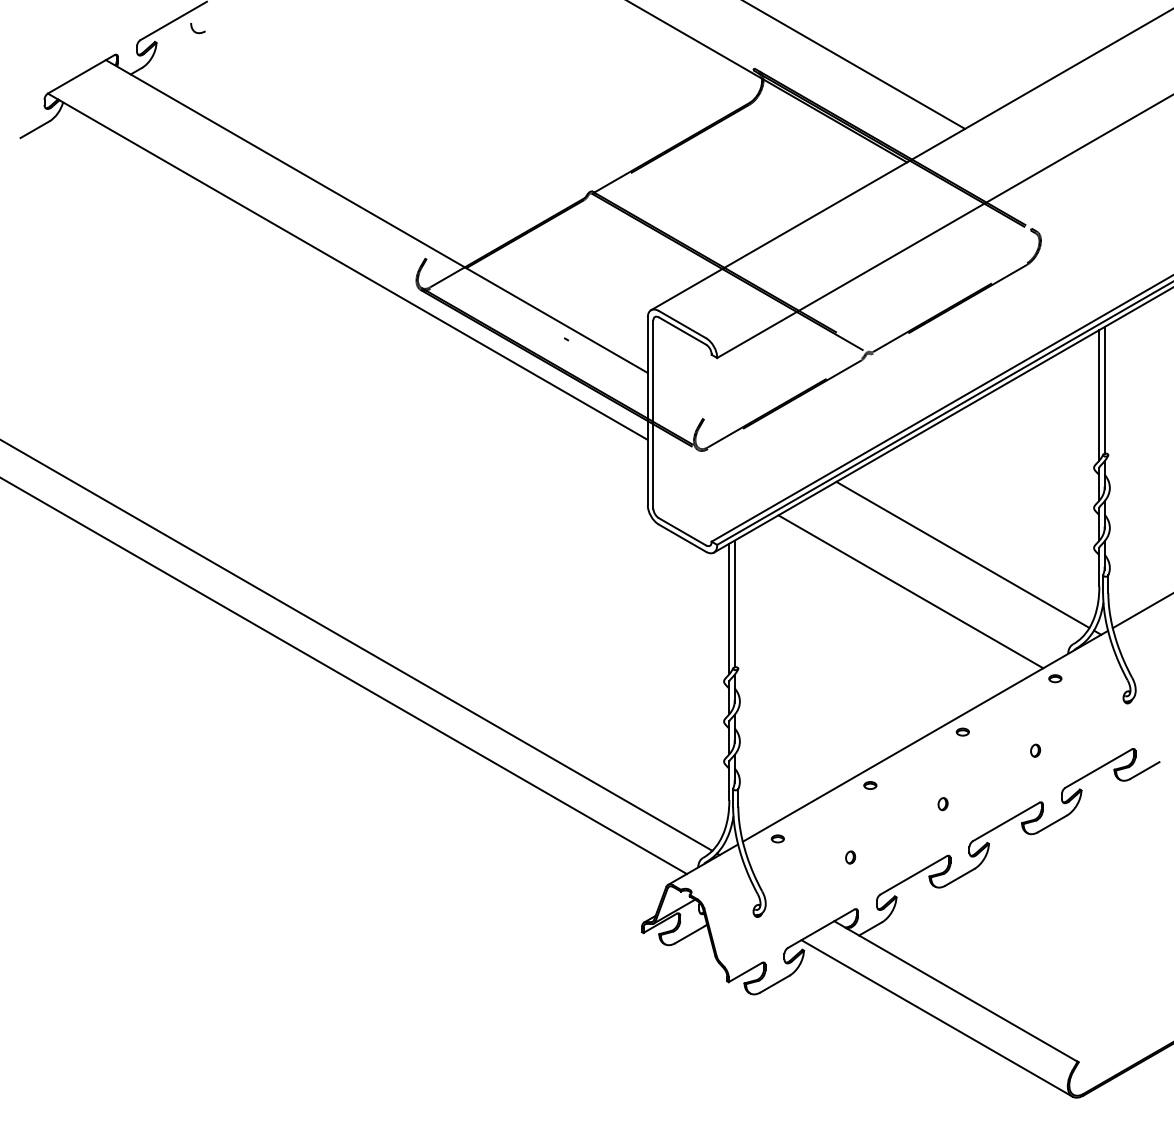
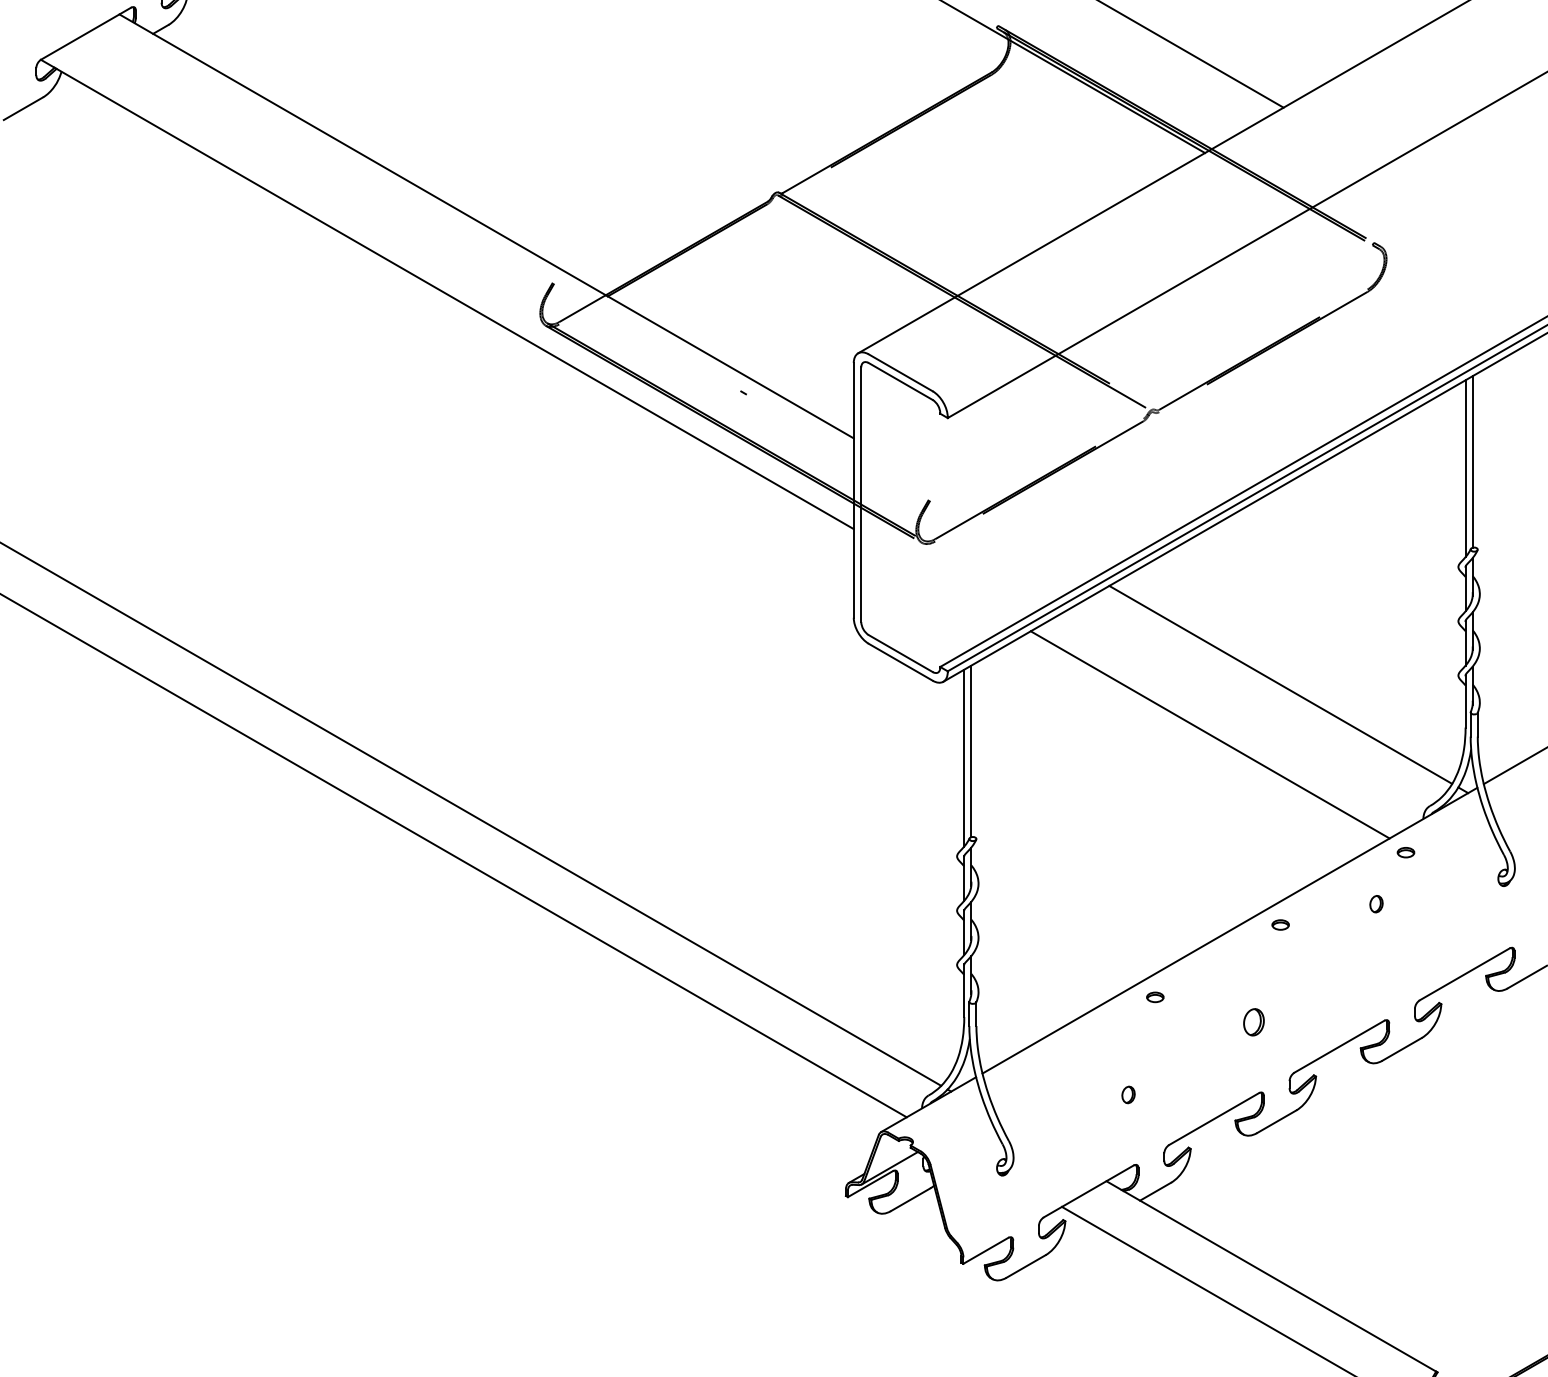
part: (1035, 750) -> (1376, 903), moved
part: (942, 804) -> (1253, 1023), size x1.6
part: (777, 838) -> (1029, 1069), removed

